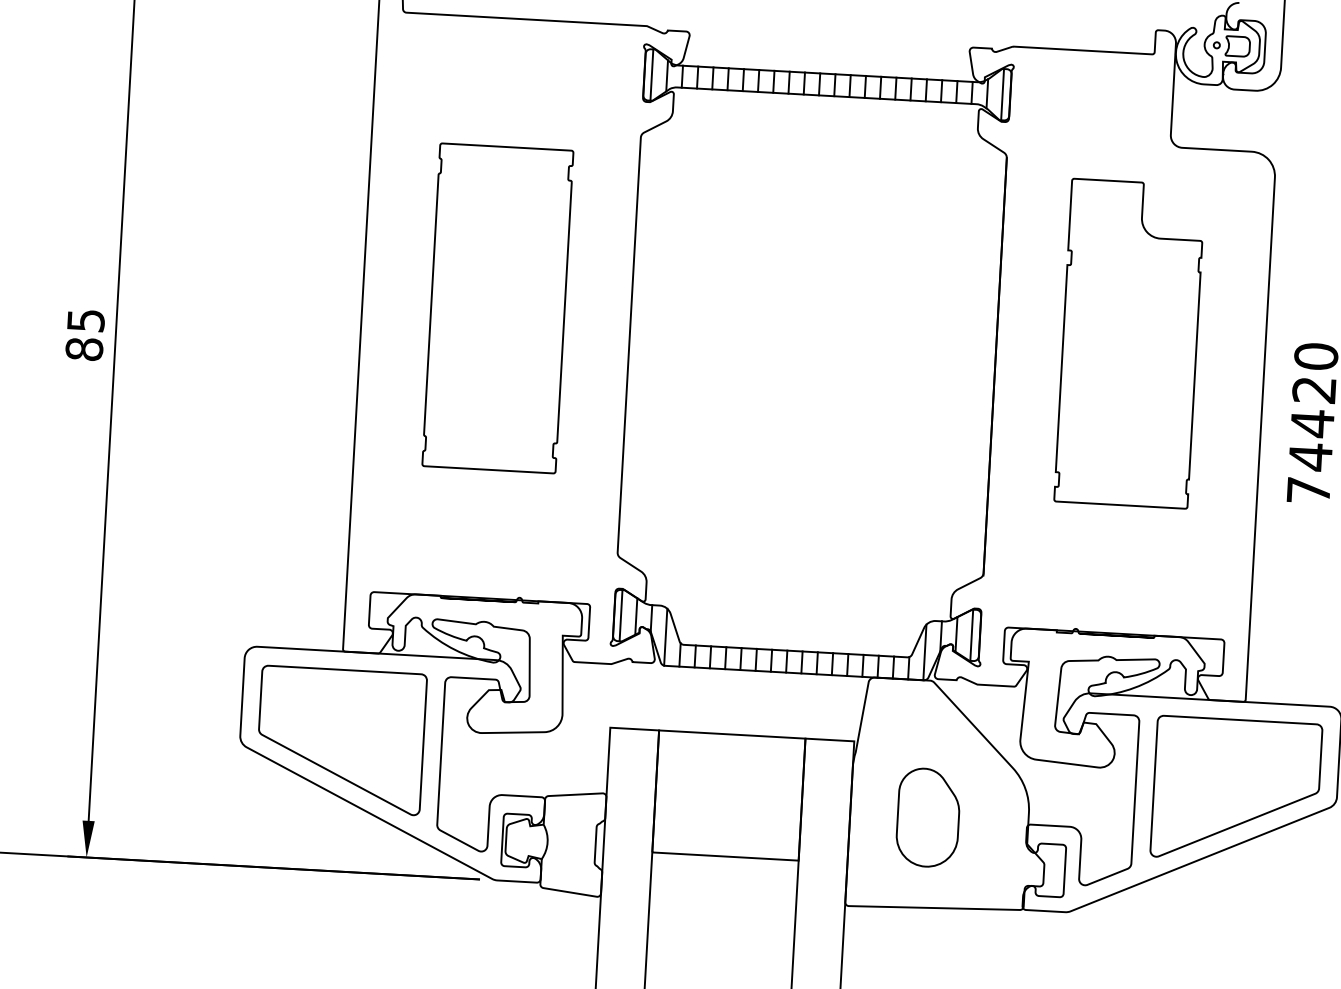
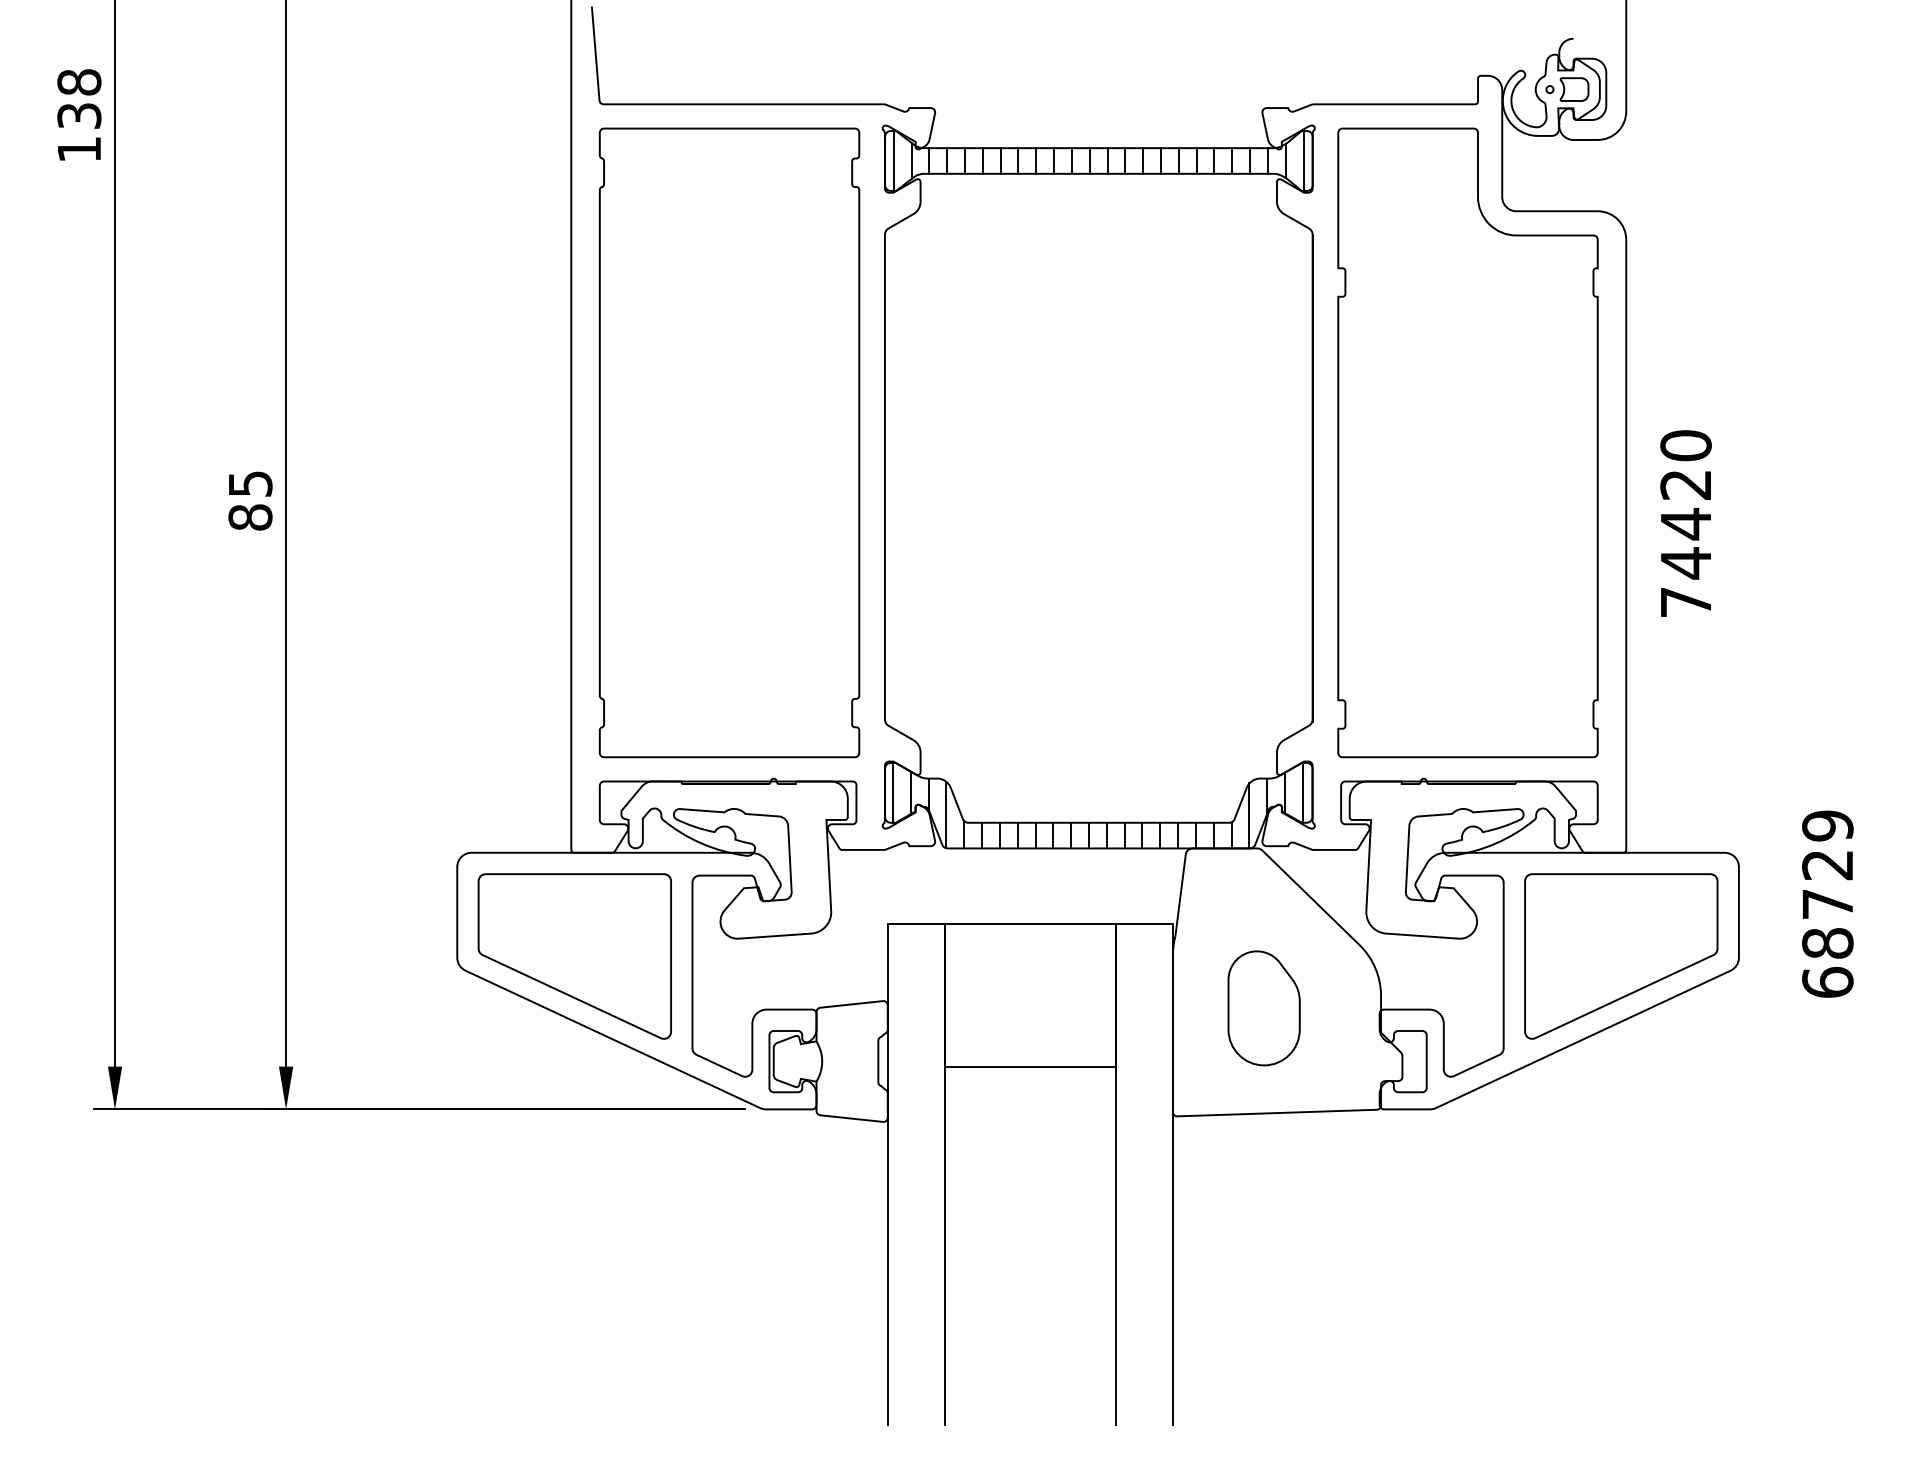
part: (497, 308) -> (729, 442), size x1.67
part: (1129, 343) -> (1467, 442), size x1.67

